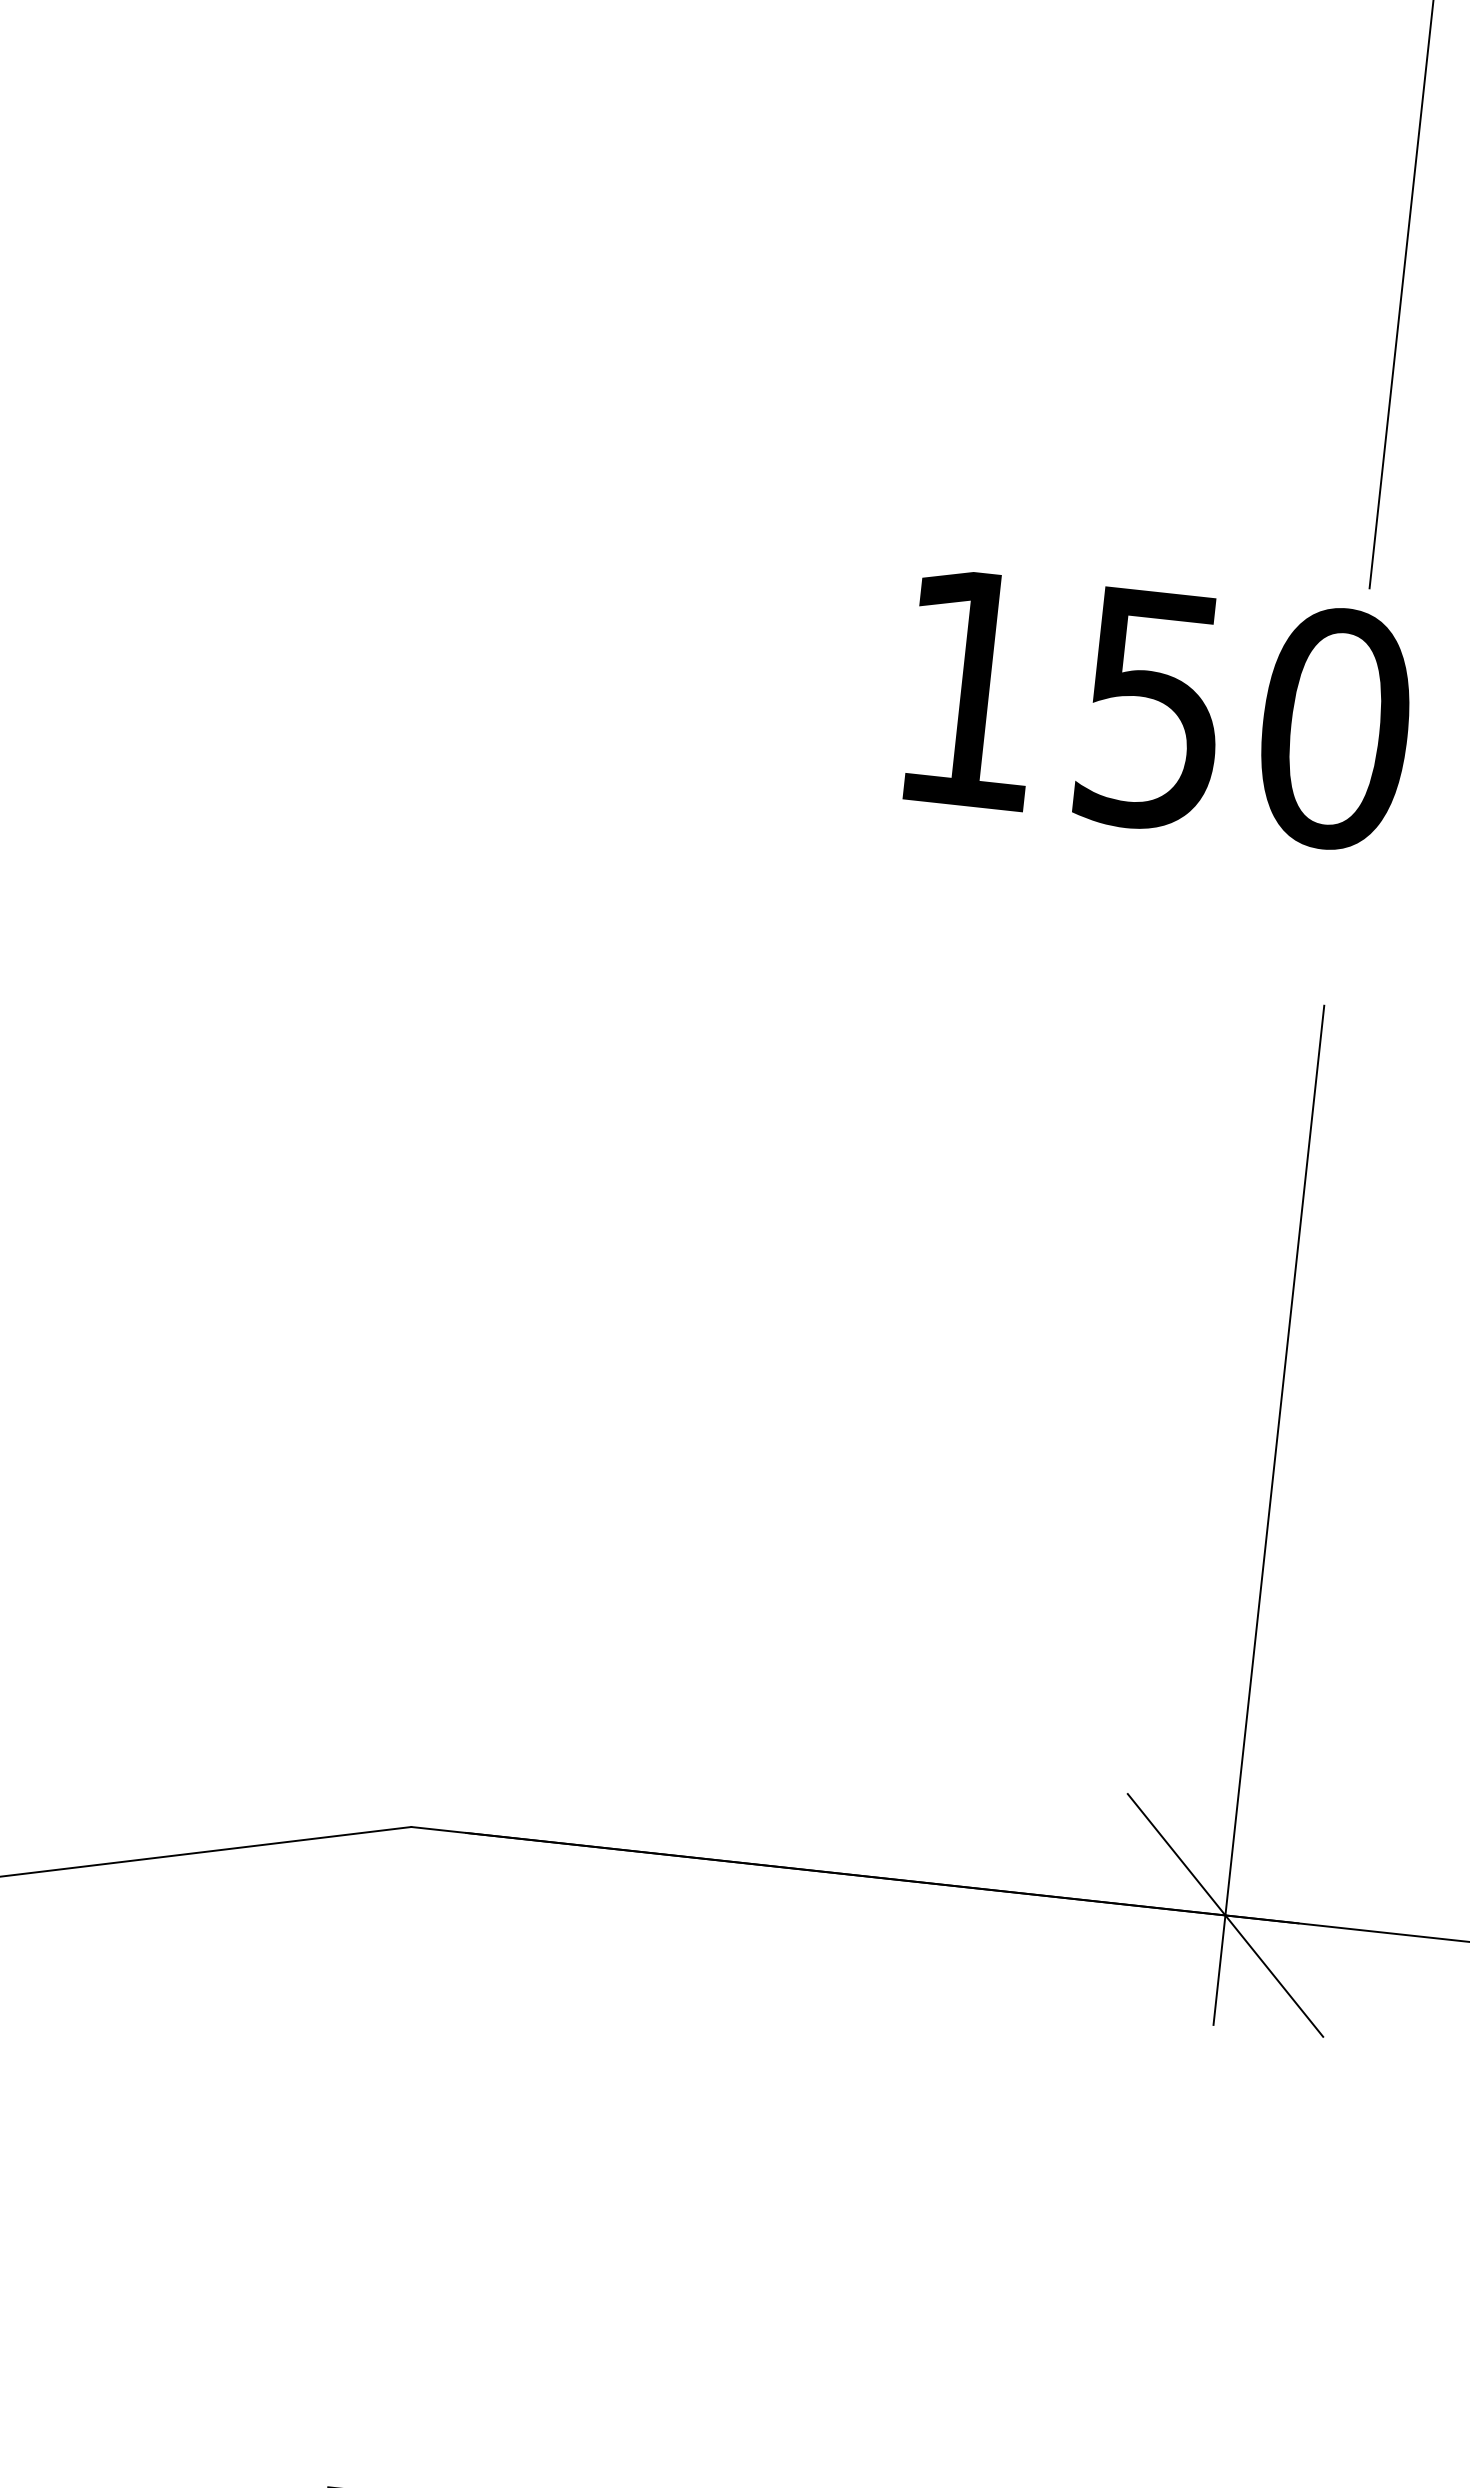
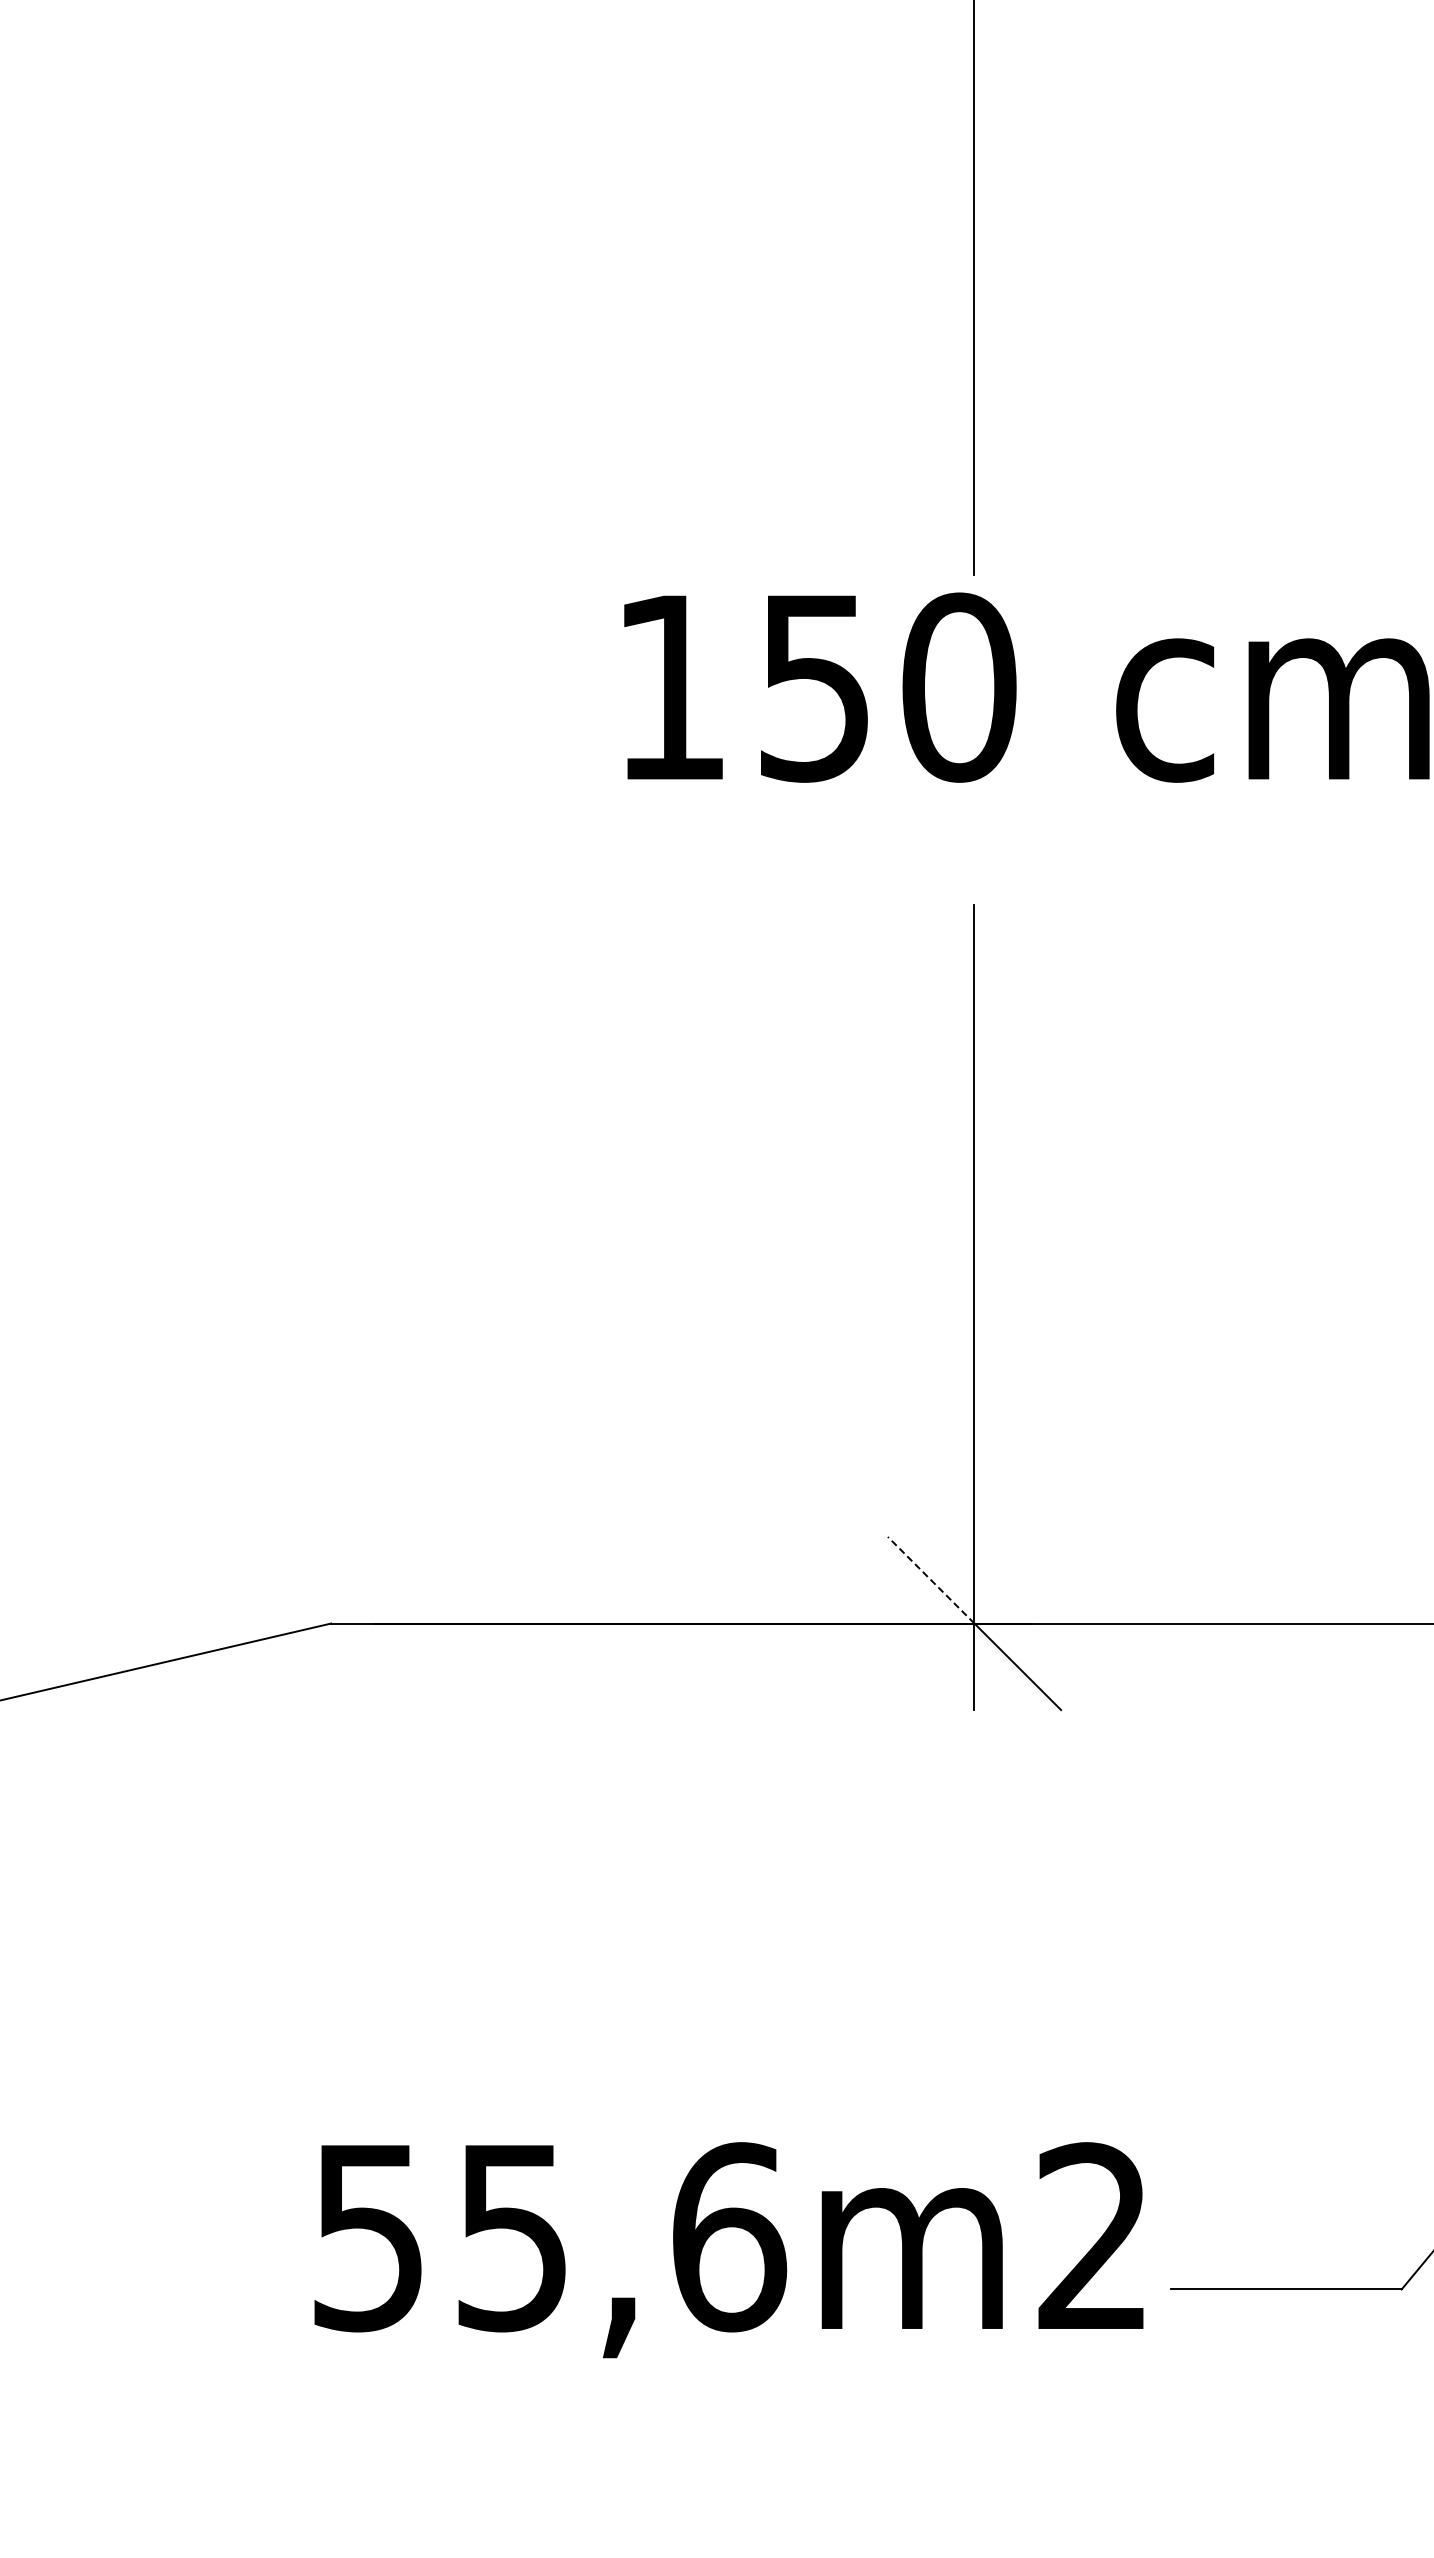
line: (1175, 1853) -> (930, 1579), solid -> dashed

